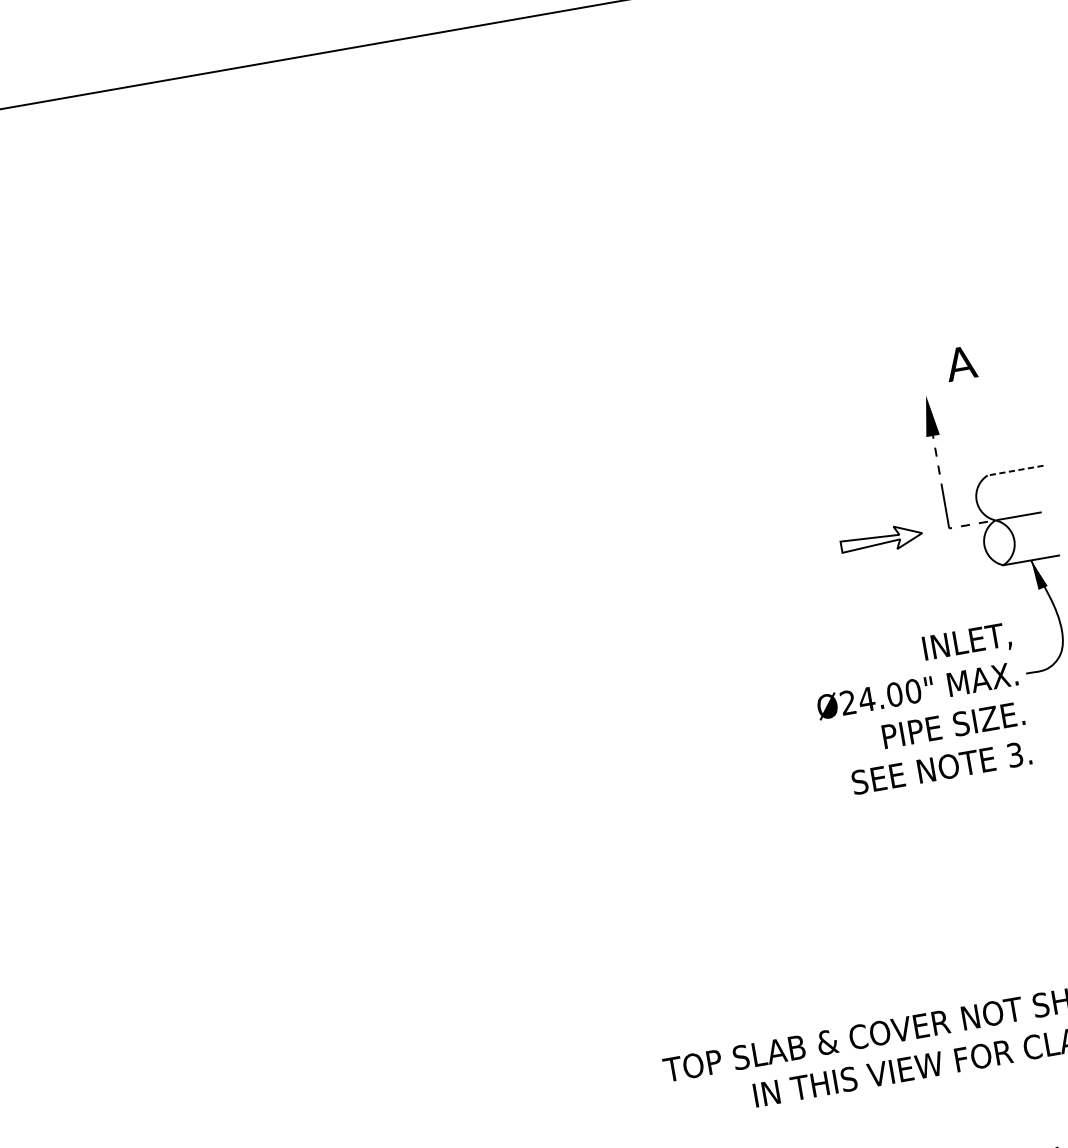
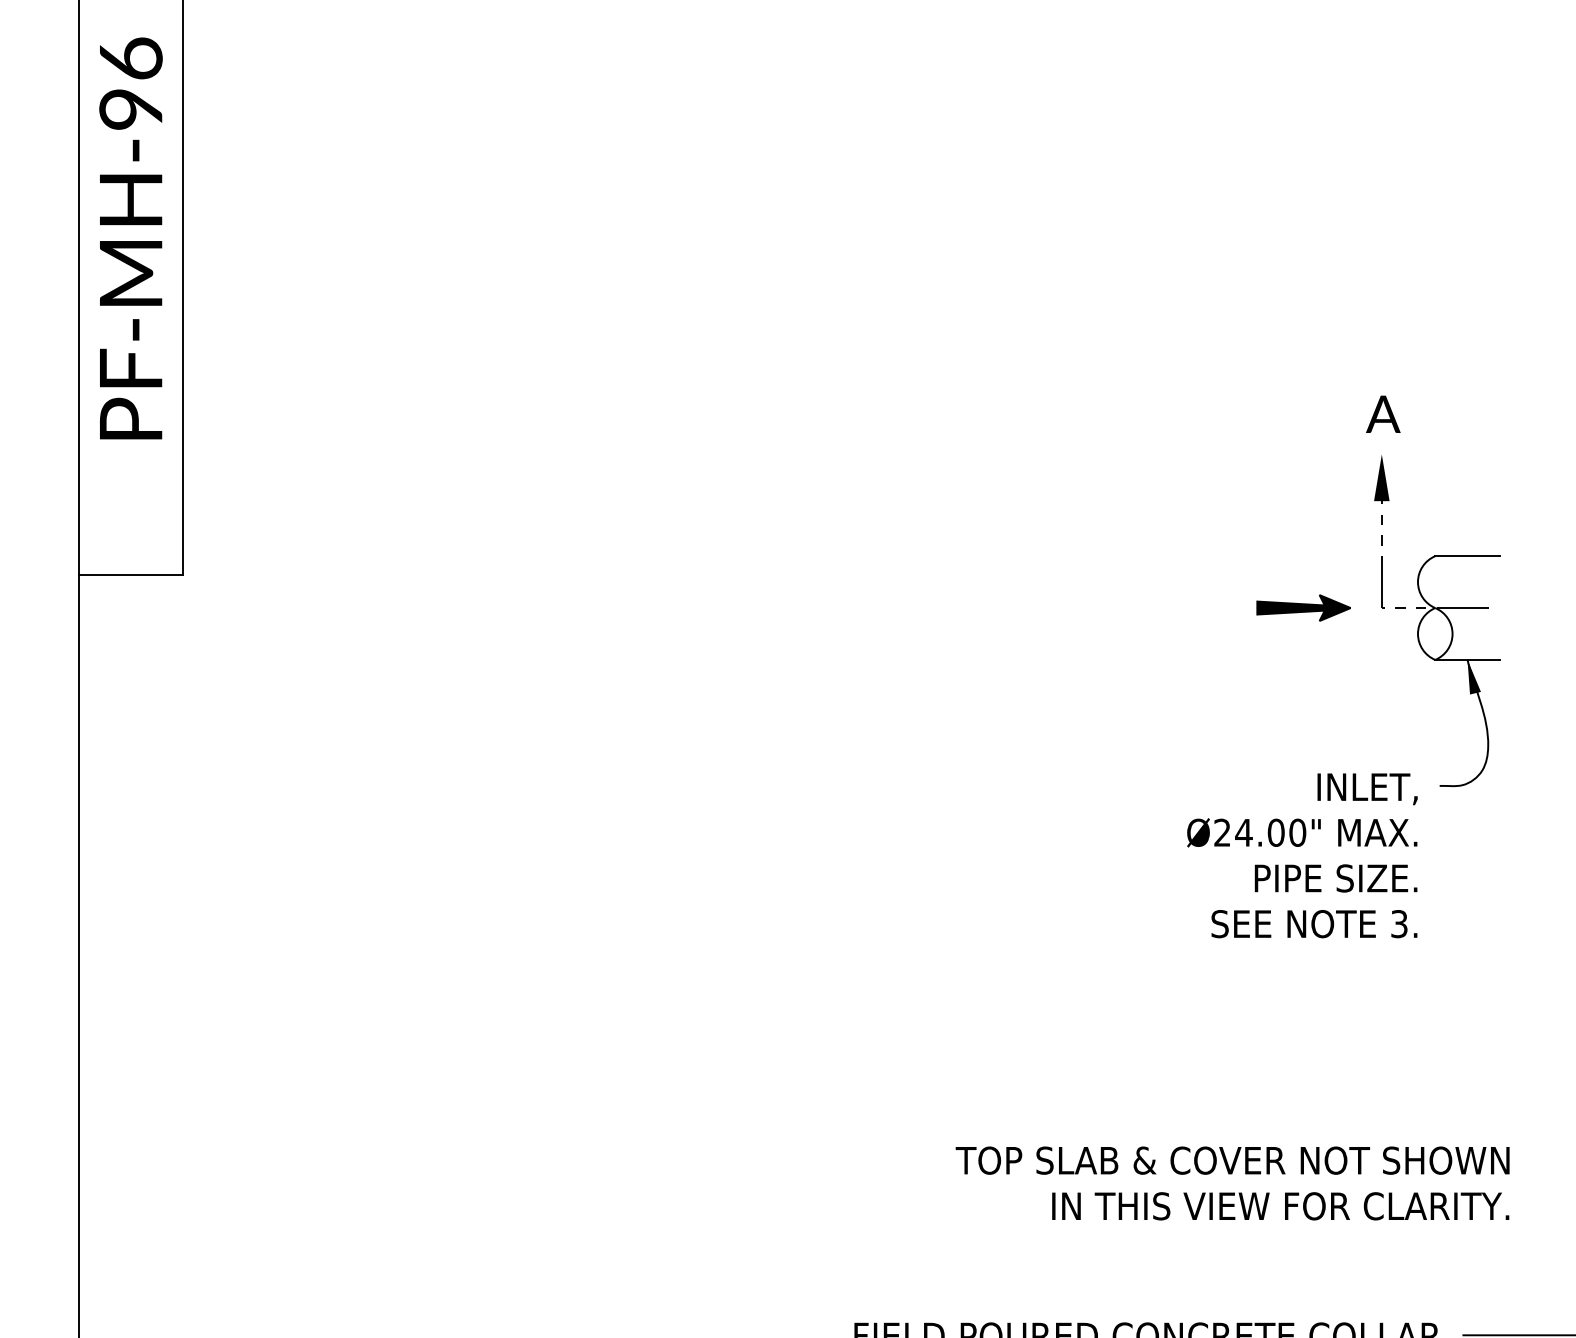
text: (961, 362) -> (1383, 413), moved
line: (1015, 470) -> (1467, 556), dashed -> solid
fill: (881, 540) -> (1303, 608), added
text: (920, 710) -> (1302, 855), moved

